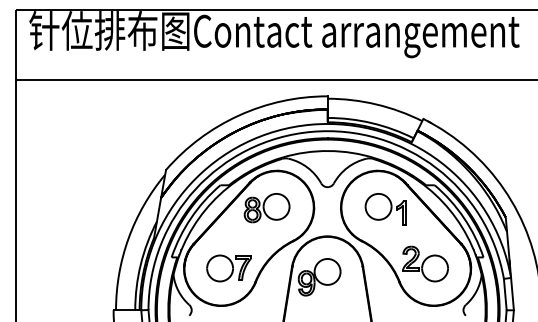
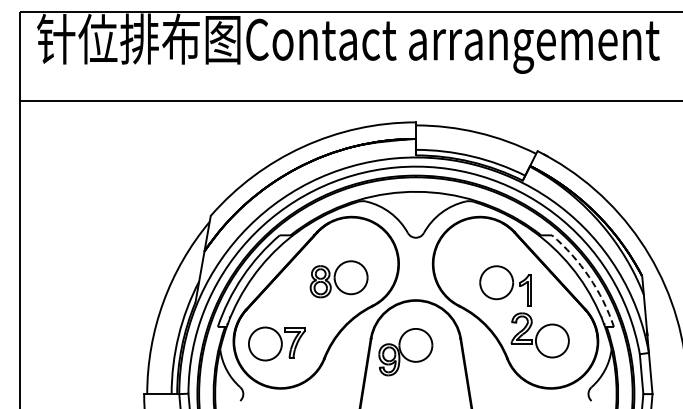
part: (266, 208) -> (338, 279), moved
part: (385, 209) -> (505, 285), moved
arc: (464, 217) -> (589, 276), solid -> dashed
part: (228, 268) -> (276, 343), moved

